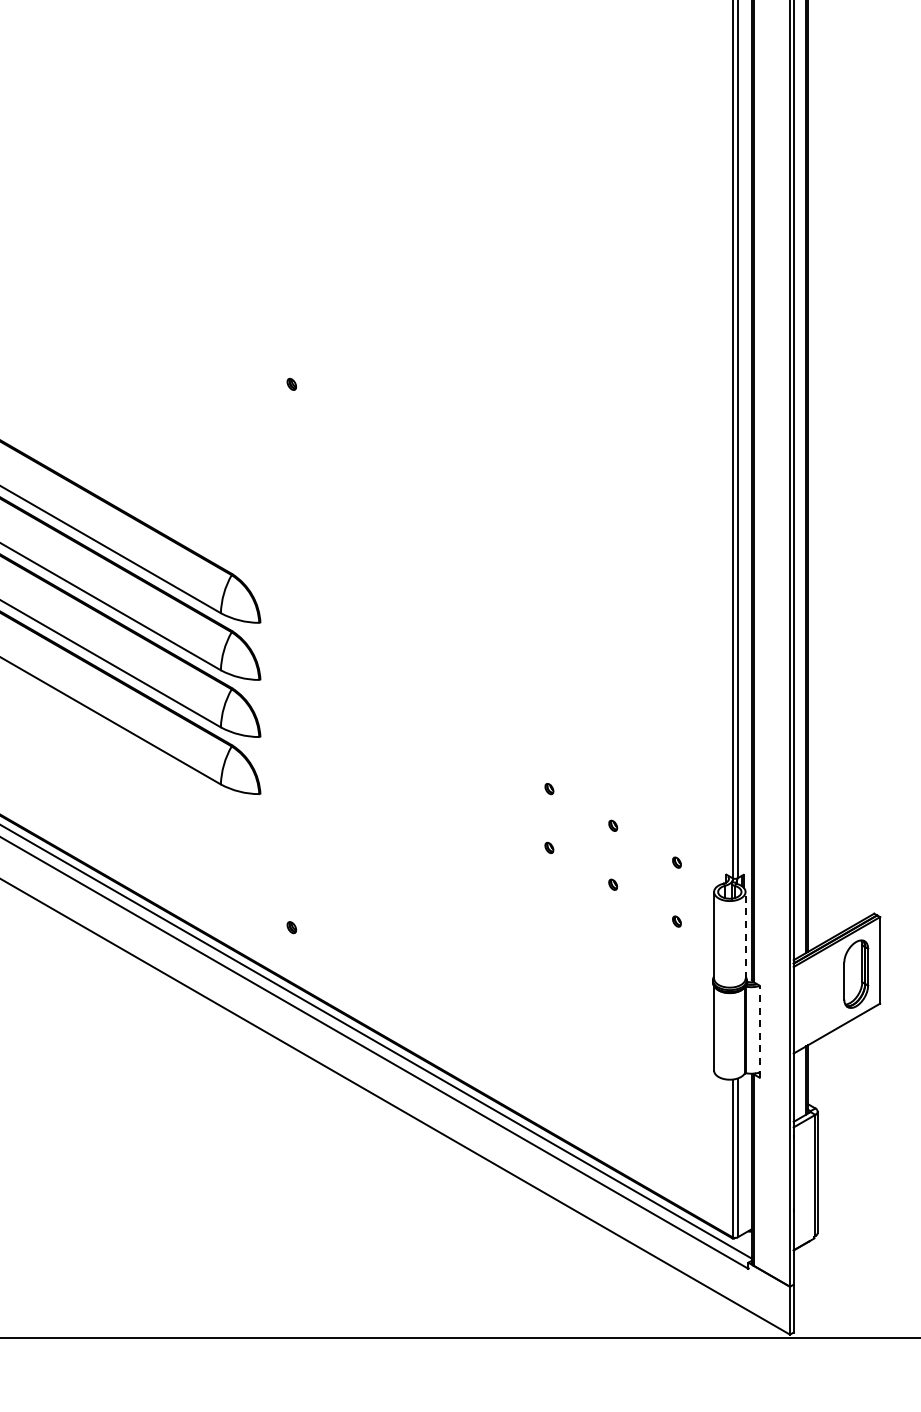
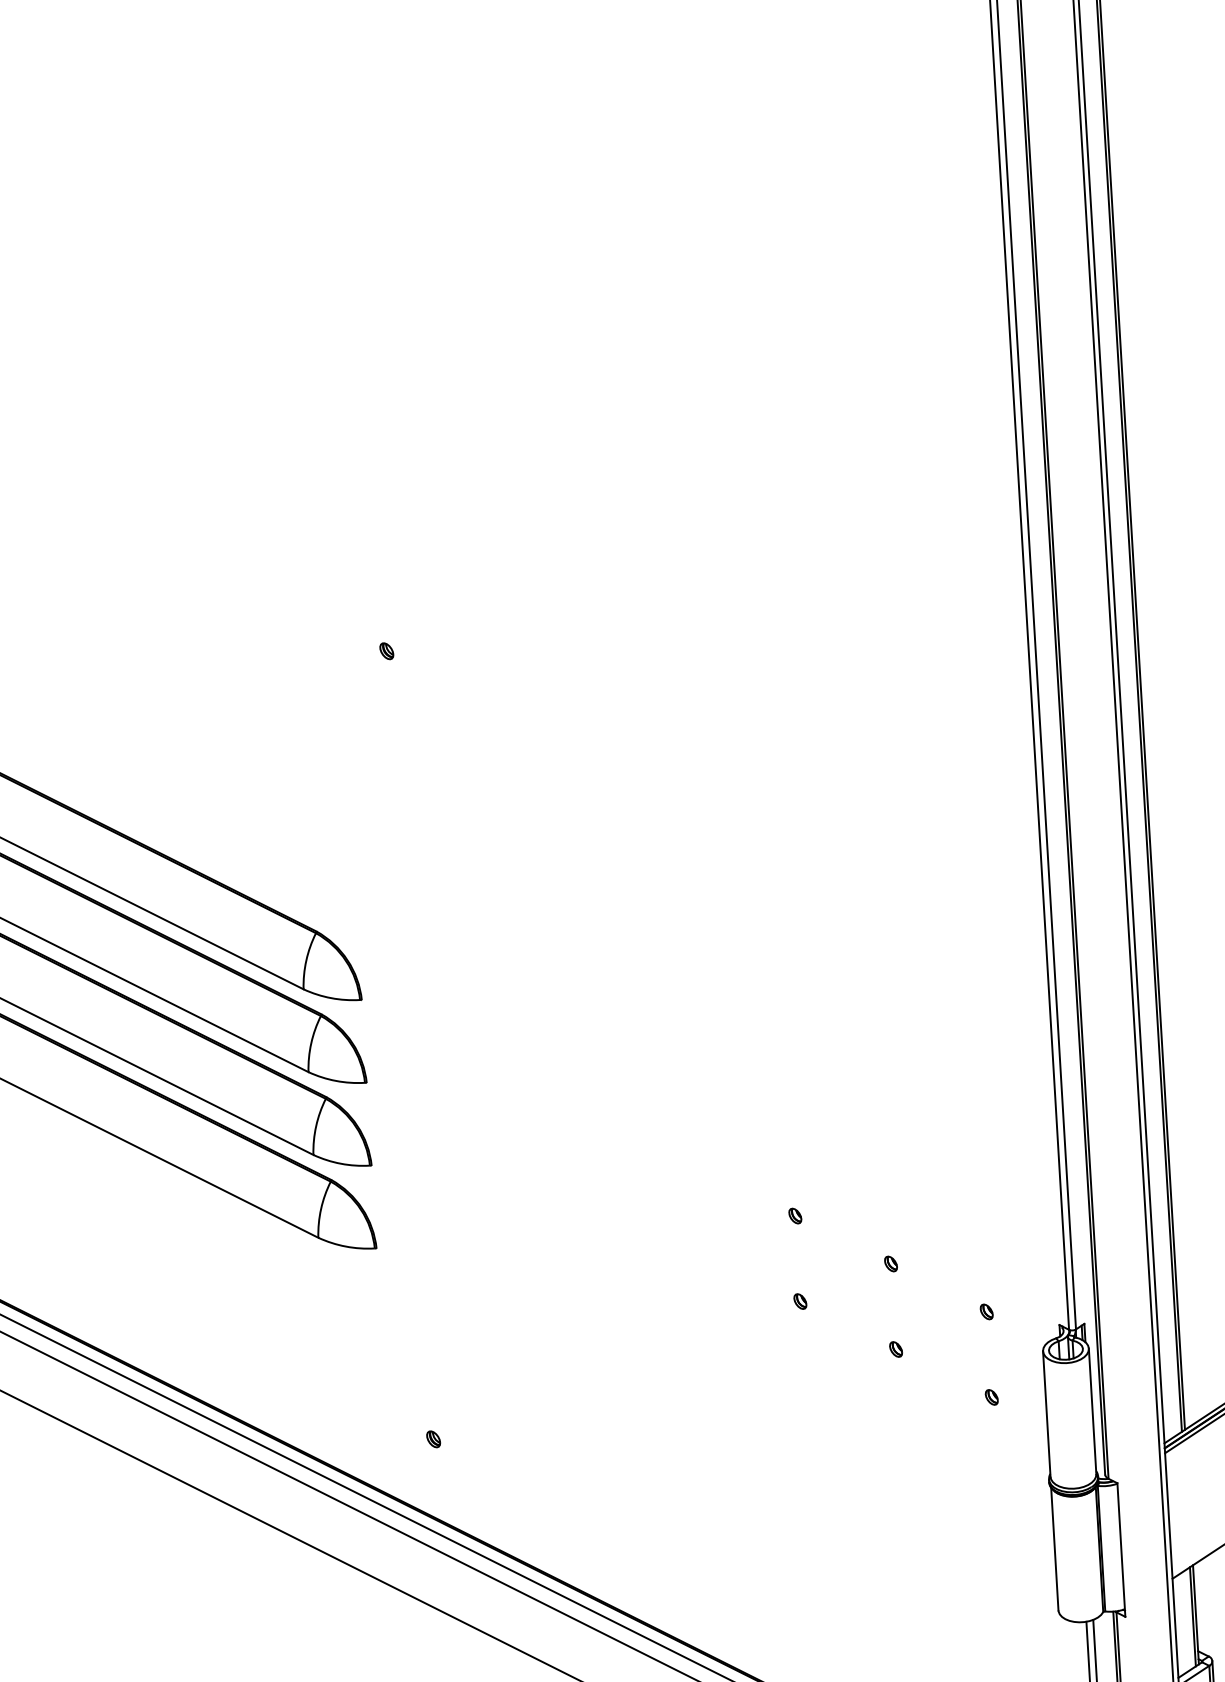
line: (745, 934) -> (1092, 1410), dashed -> solid
line: (759, 1031) -> (1121, 1549), dashed -> solid

